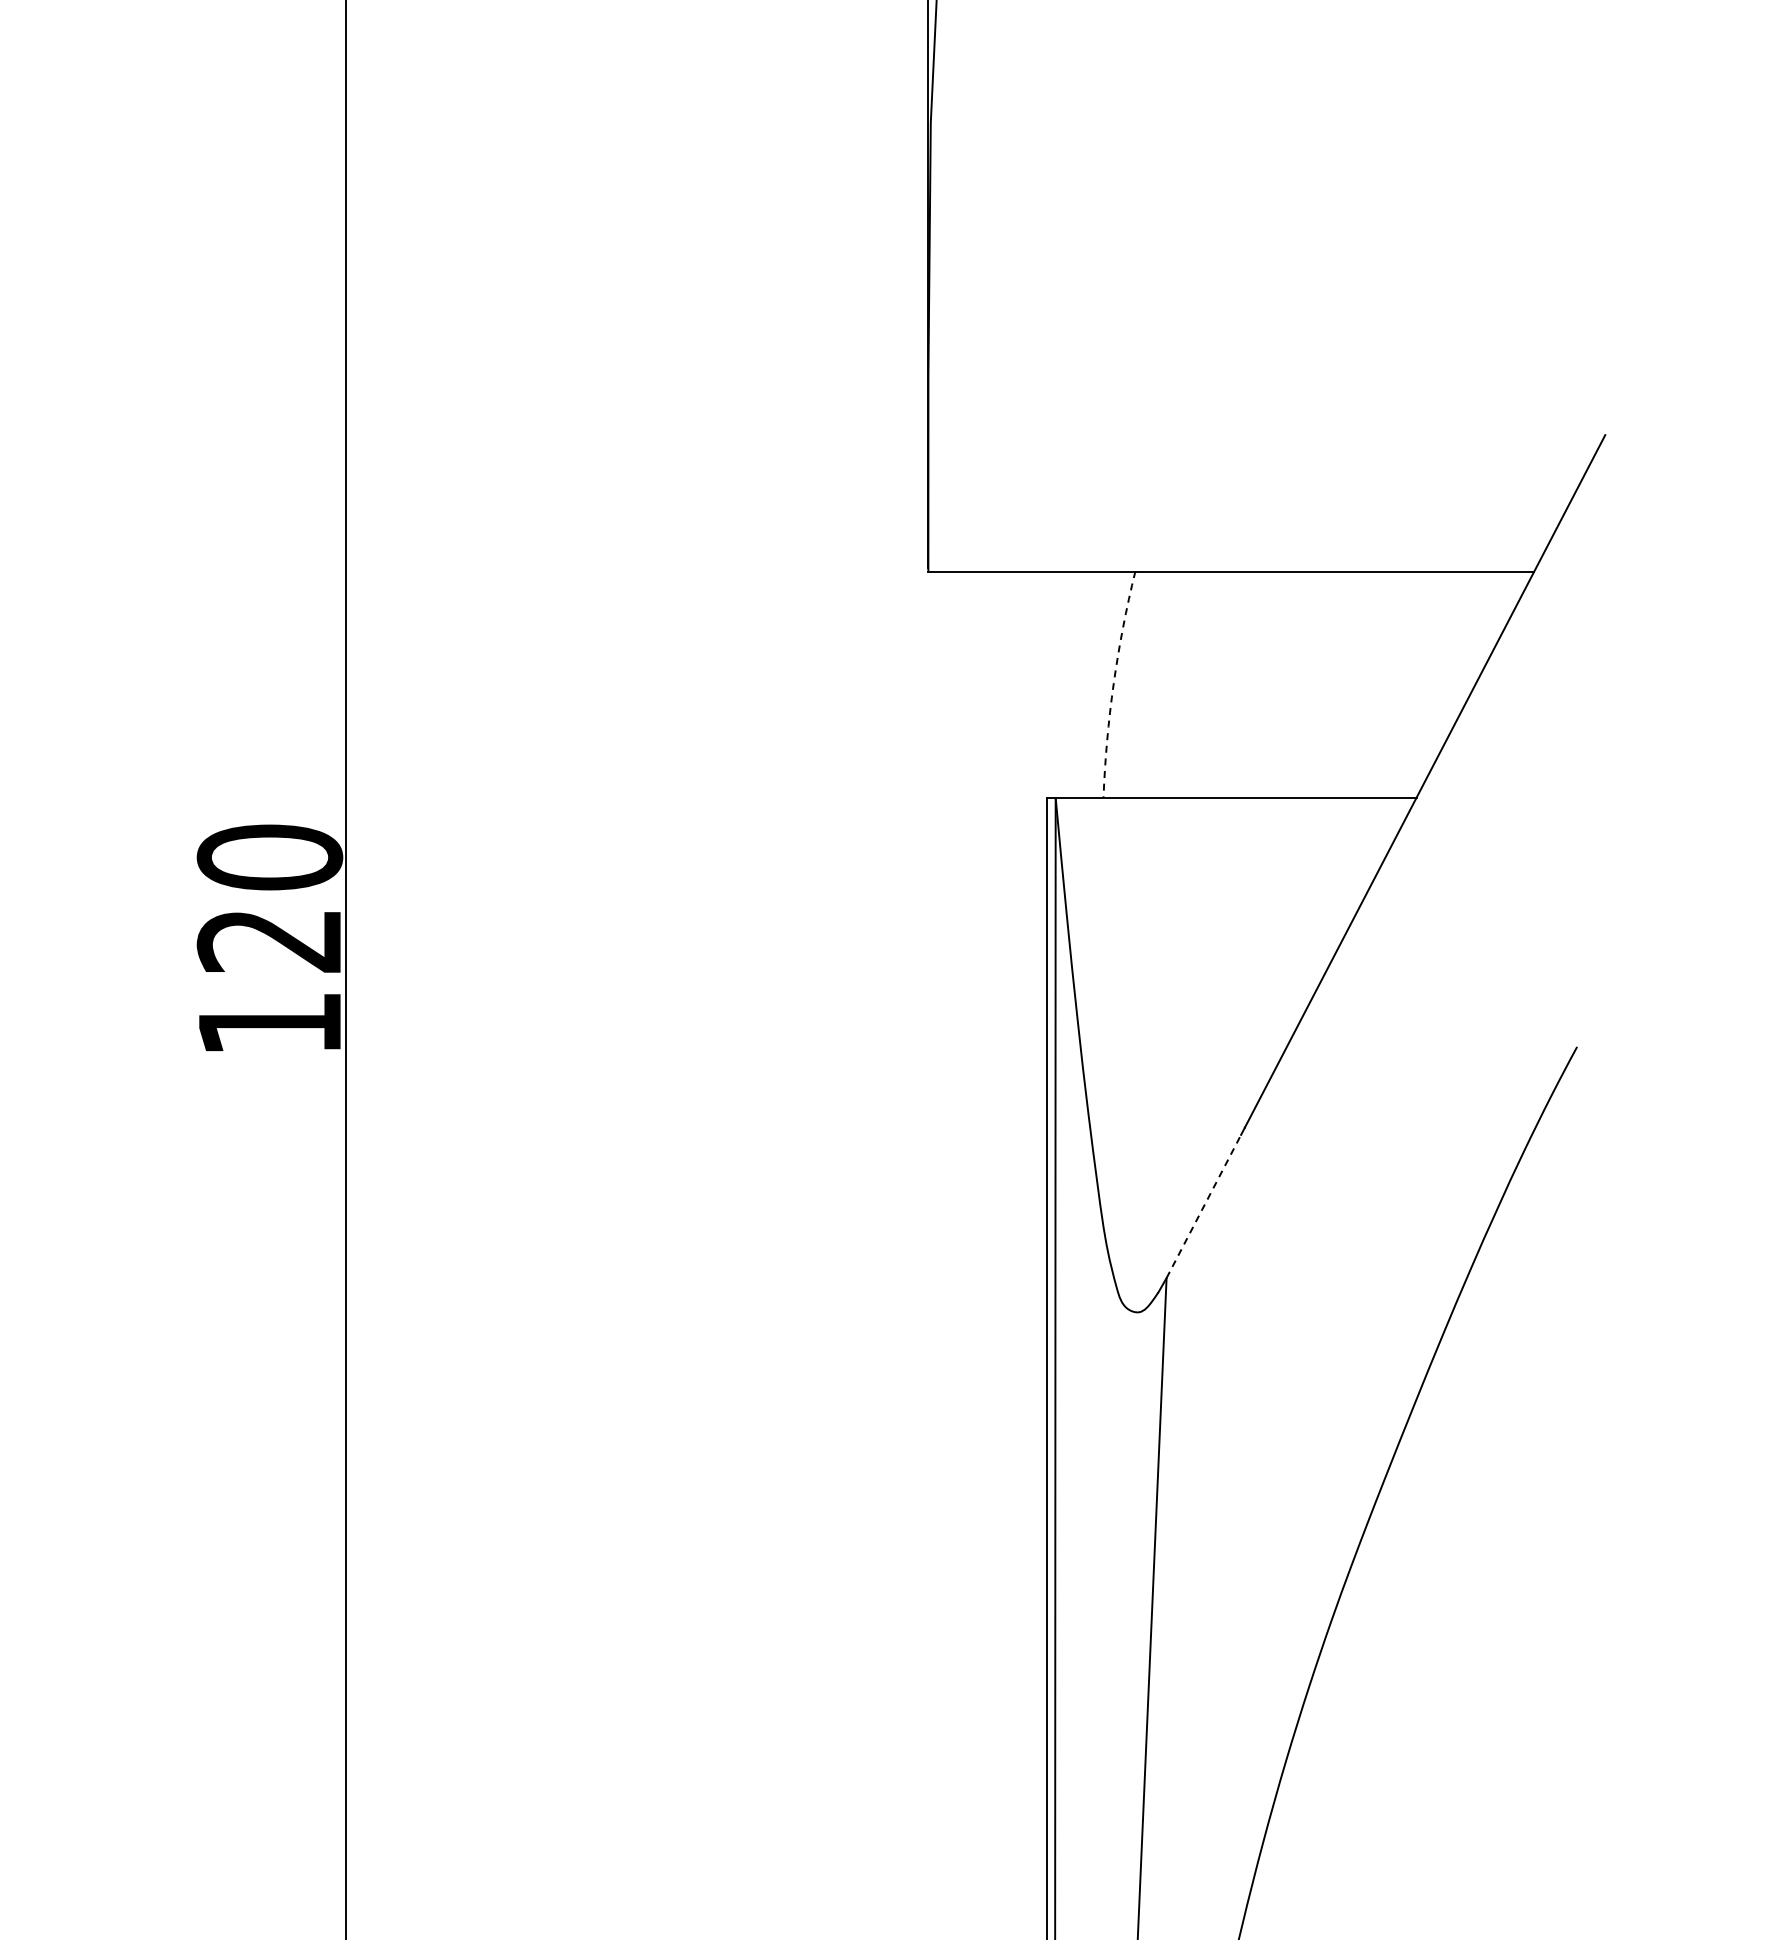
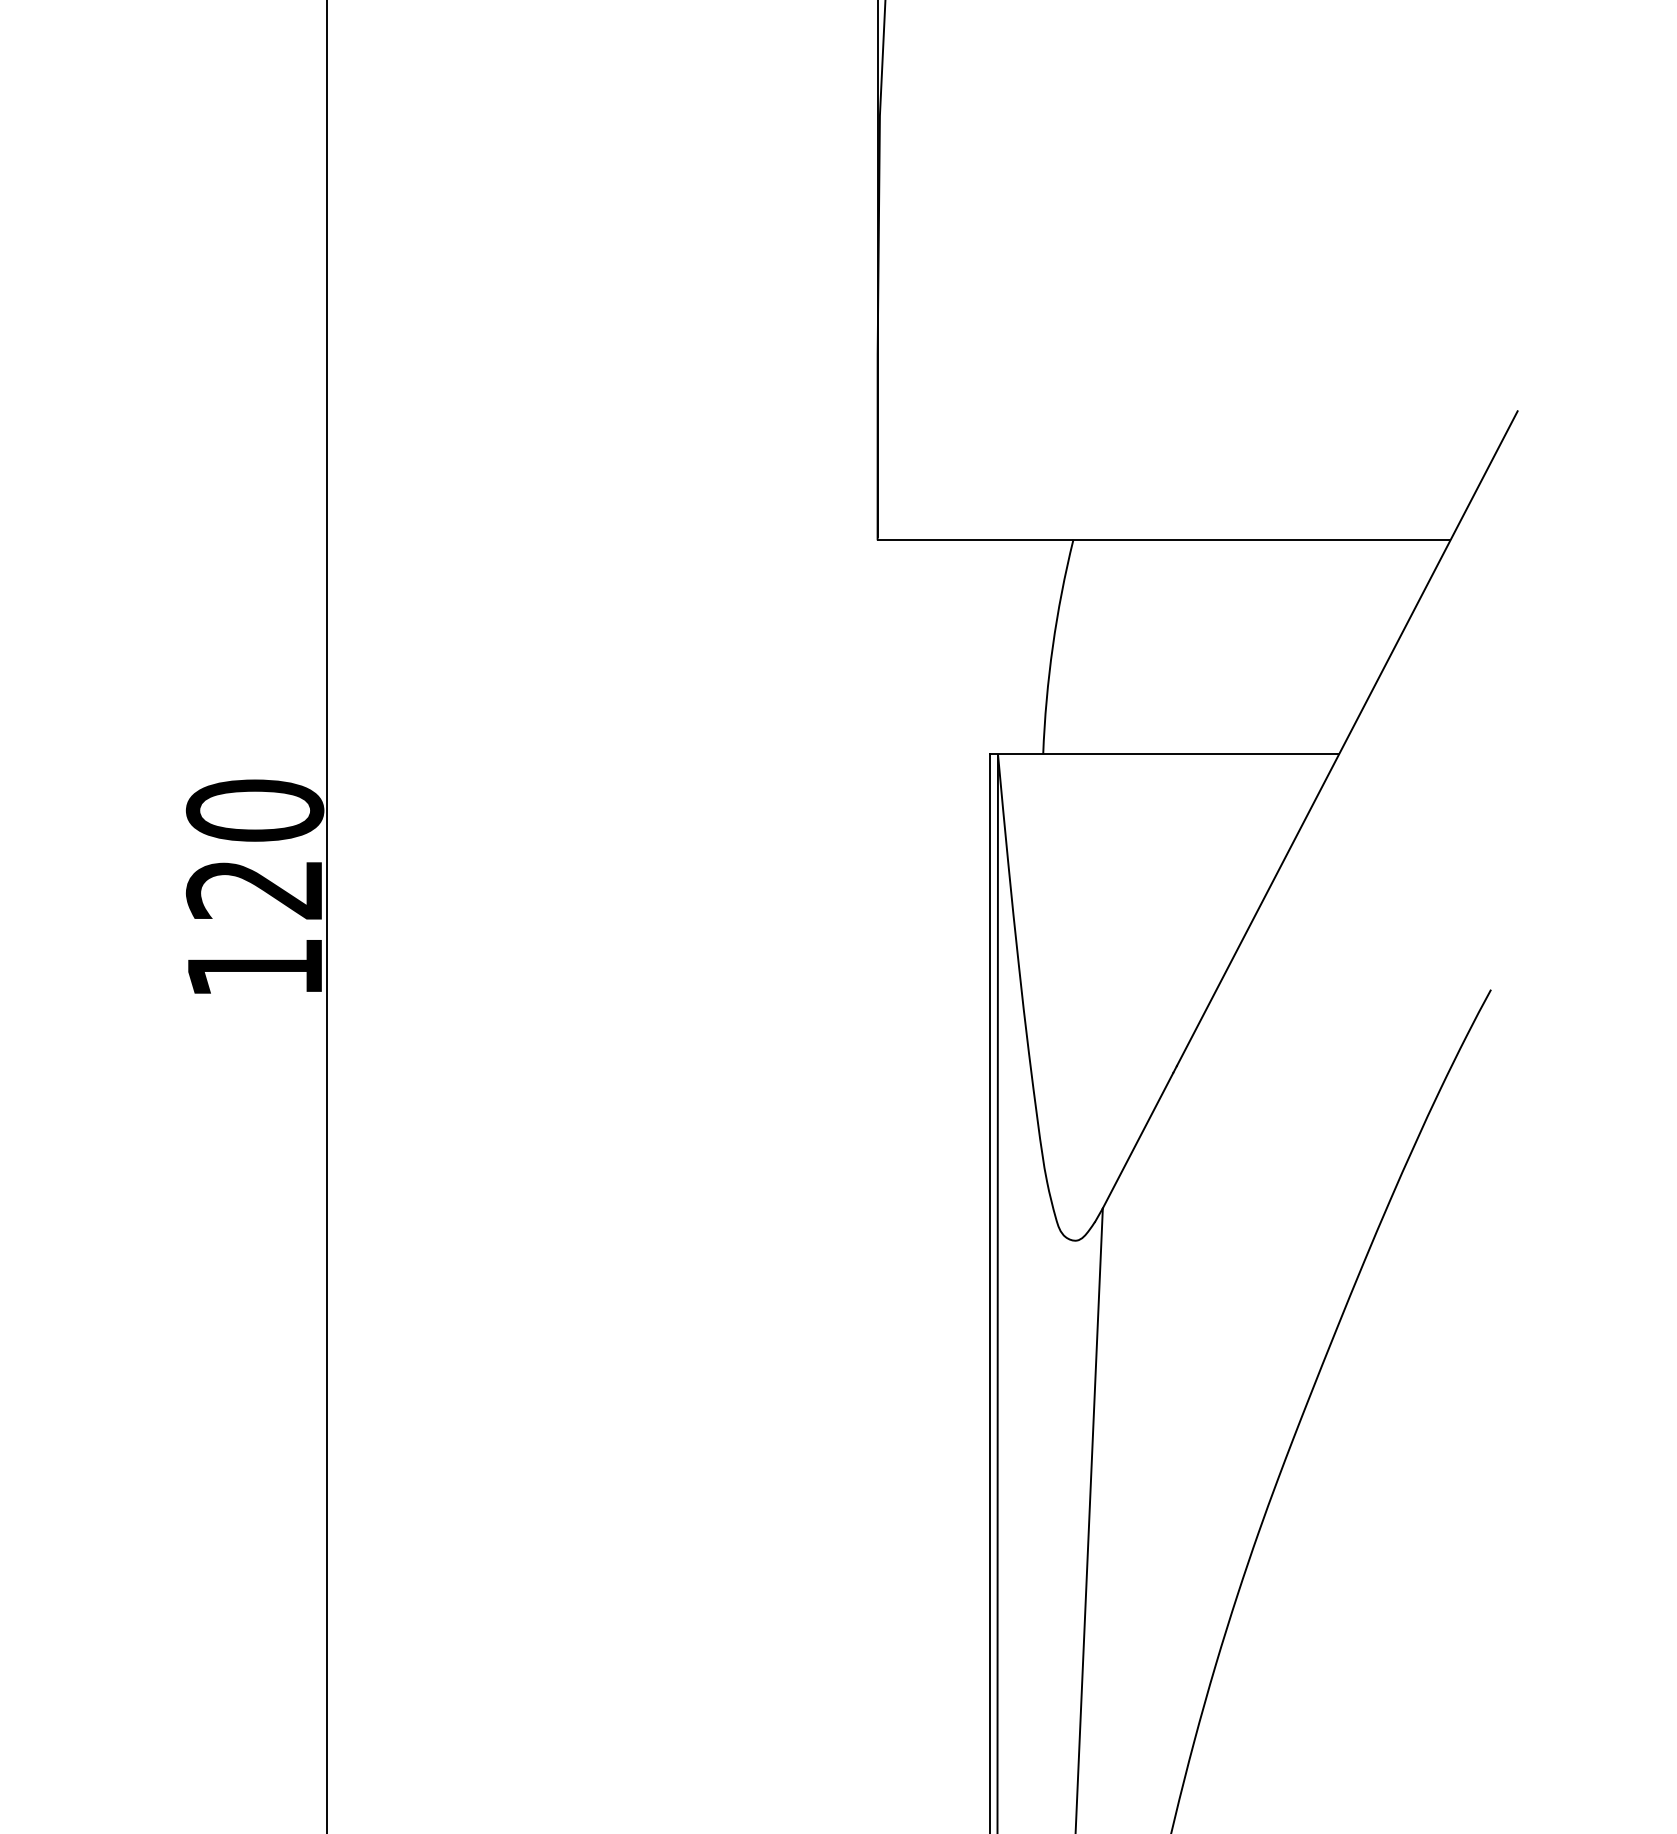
arc: (1113, 683) -> (1052, 646), dashed -> solid
line: (1203, 1206) -> (1137, 1140), dashed -> solid

